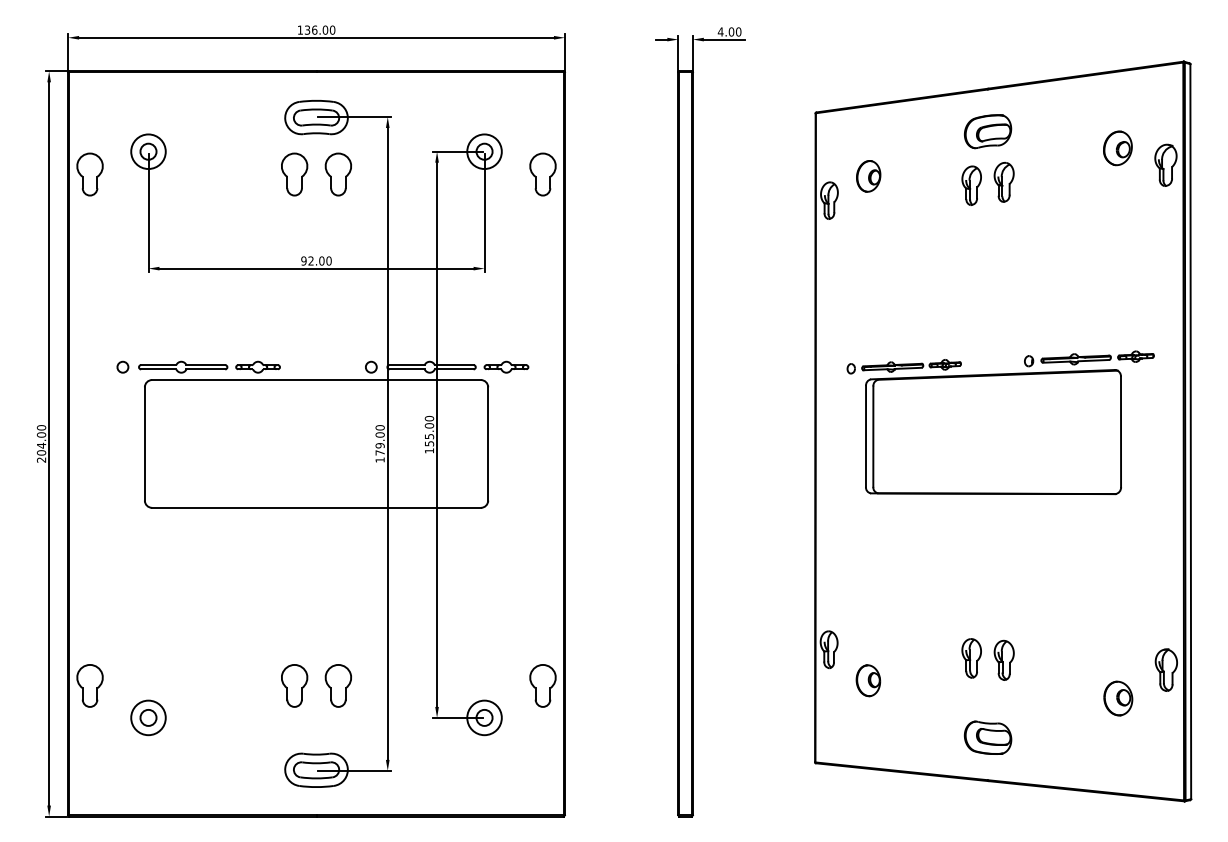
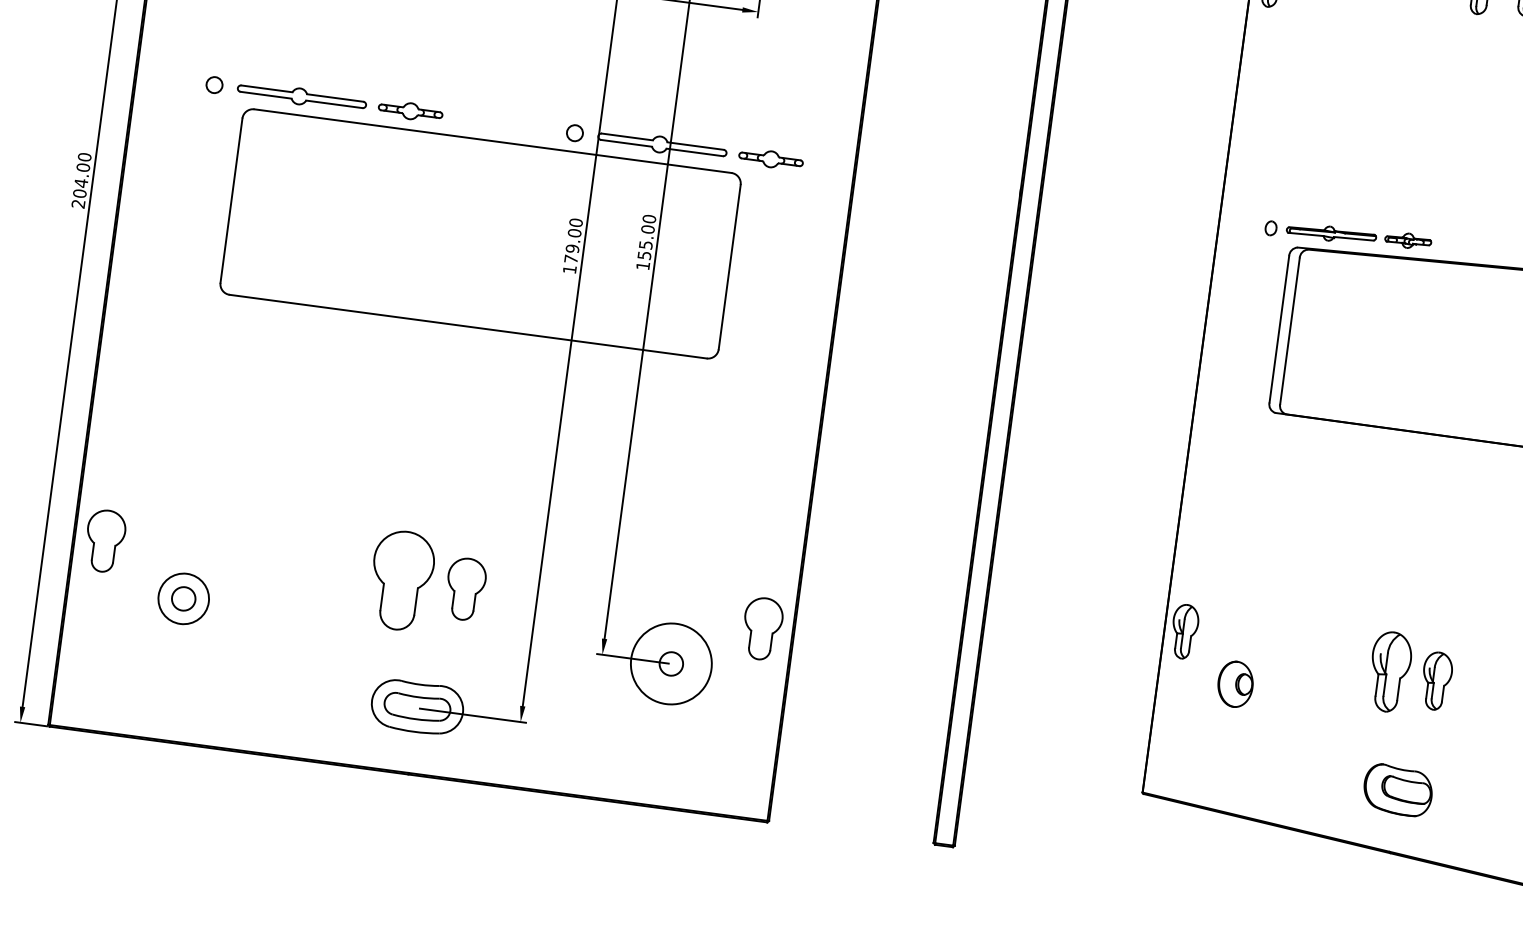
part: (971, 658) -> (1389, 672), size x1.4
part: (294, 685) -> (401, 580), size x1.6
circle: (484, 717) -> (671, 663), size x1.6

